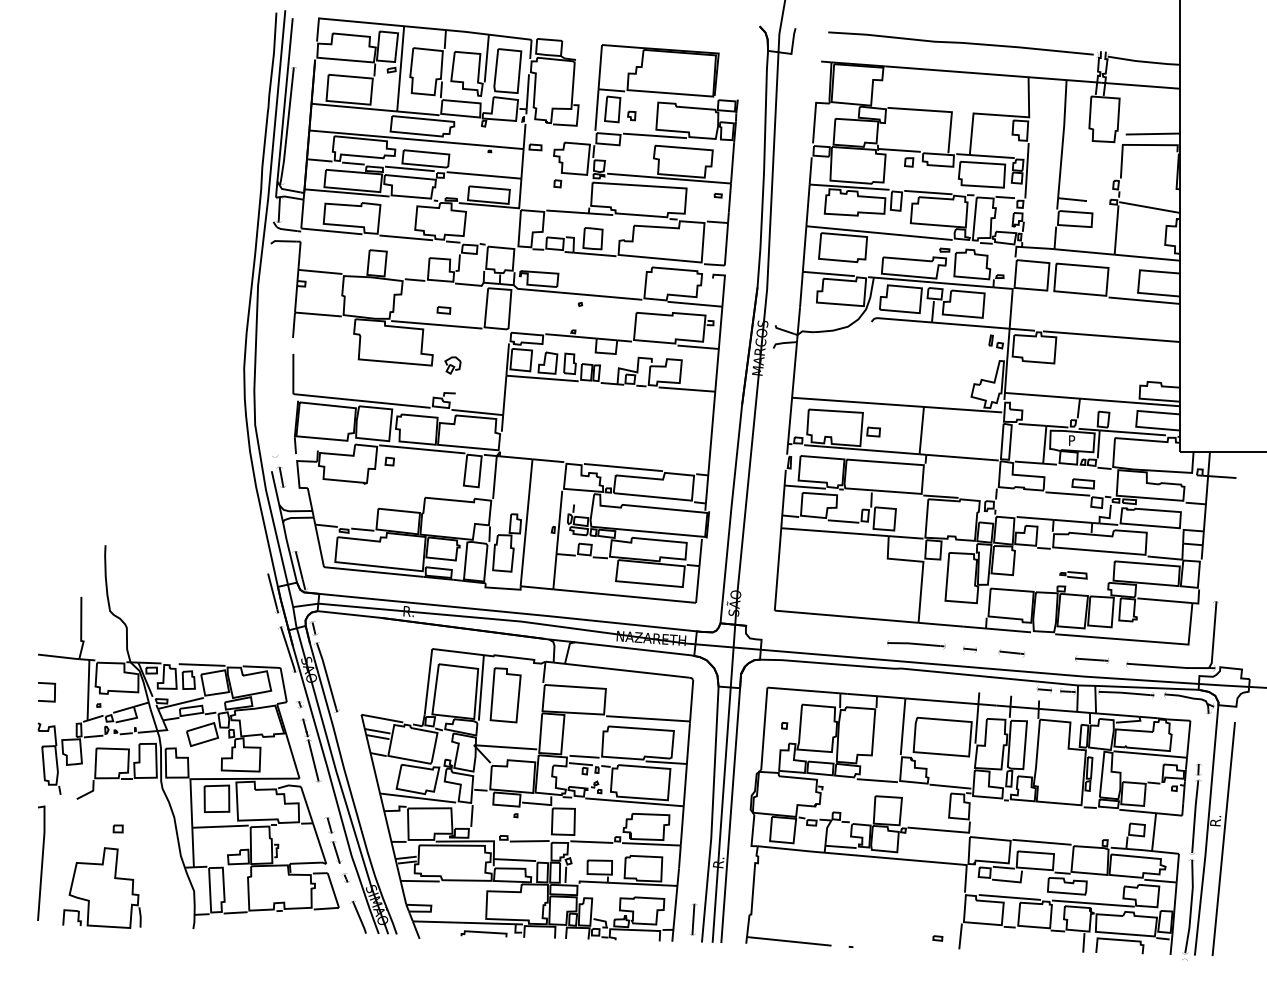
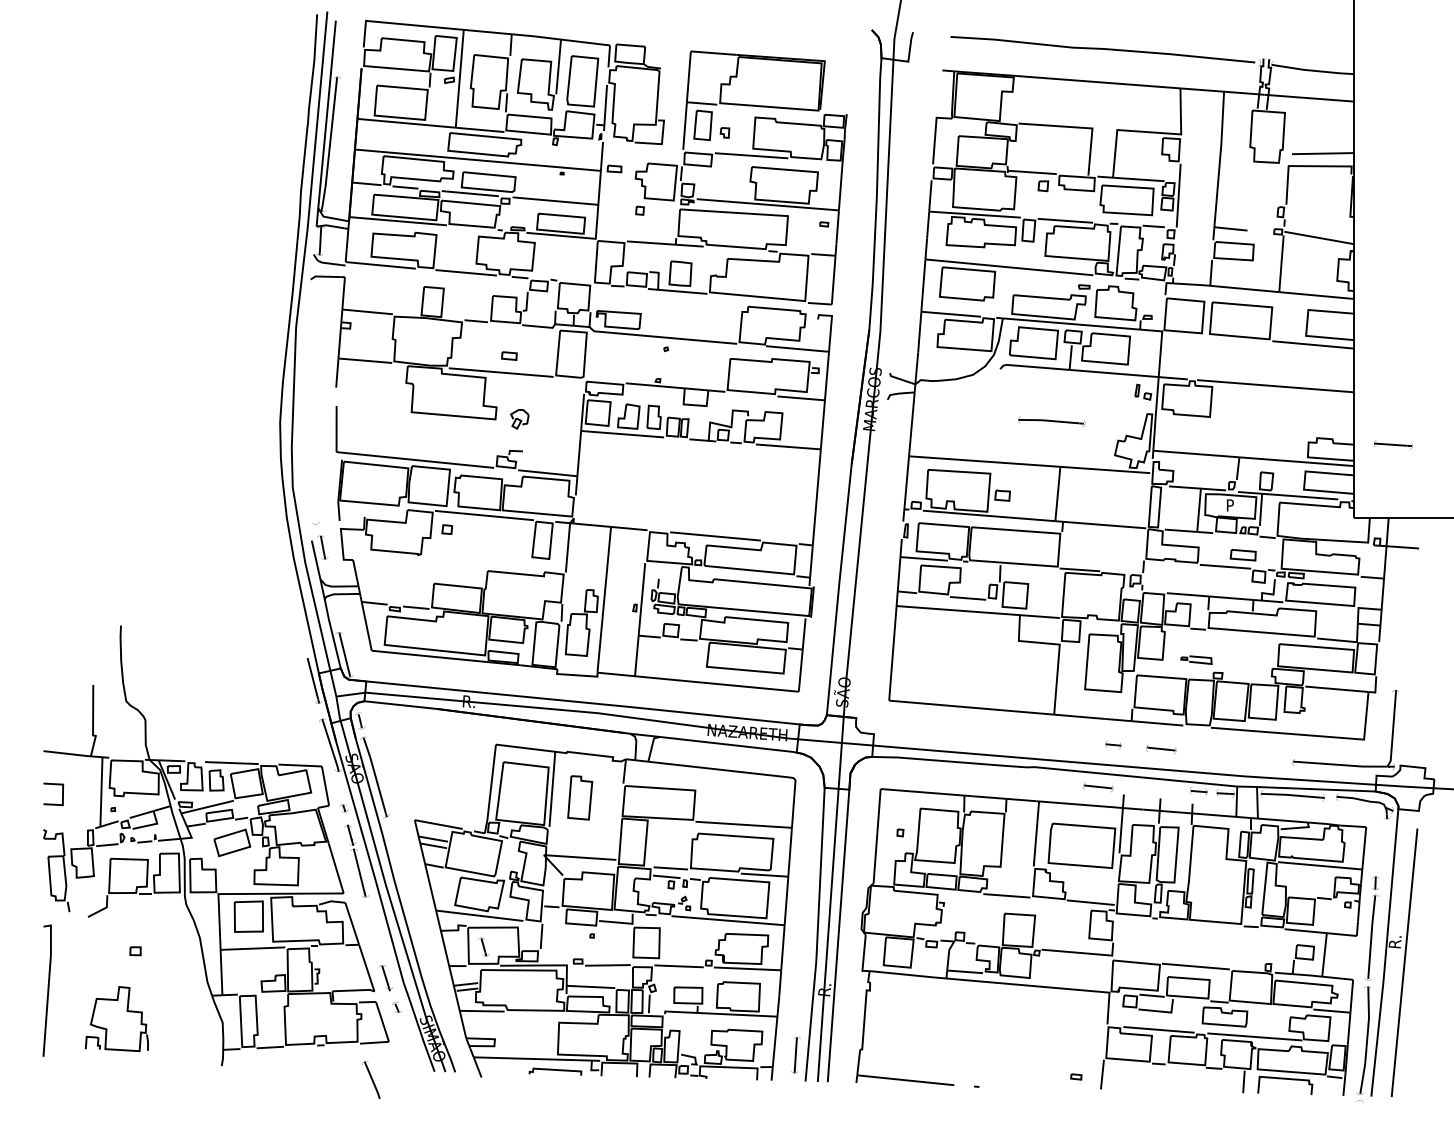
part: (1073, 575) -> (1196, 660), moved
part: (916, 644) -> (1051, 421), moved
part: (1092, 659) -> (1393, 444), moved
part: (956, 686) -> (1097, 787), added
part: (505, 695) -> (580, 798), size x0.7
part: (329, 825) -> (483, 947), moved
part: (101, 887) -> (116, 1018), size x0.7
part: (358, 916) -> (371, 1079), moved

